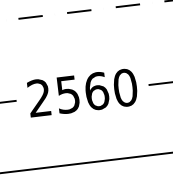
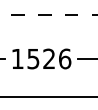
text: (82, 92) -> (41, 58), 2560 -> 1526

